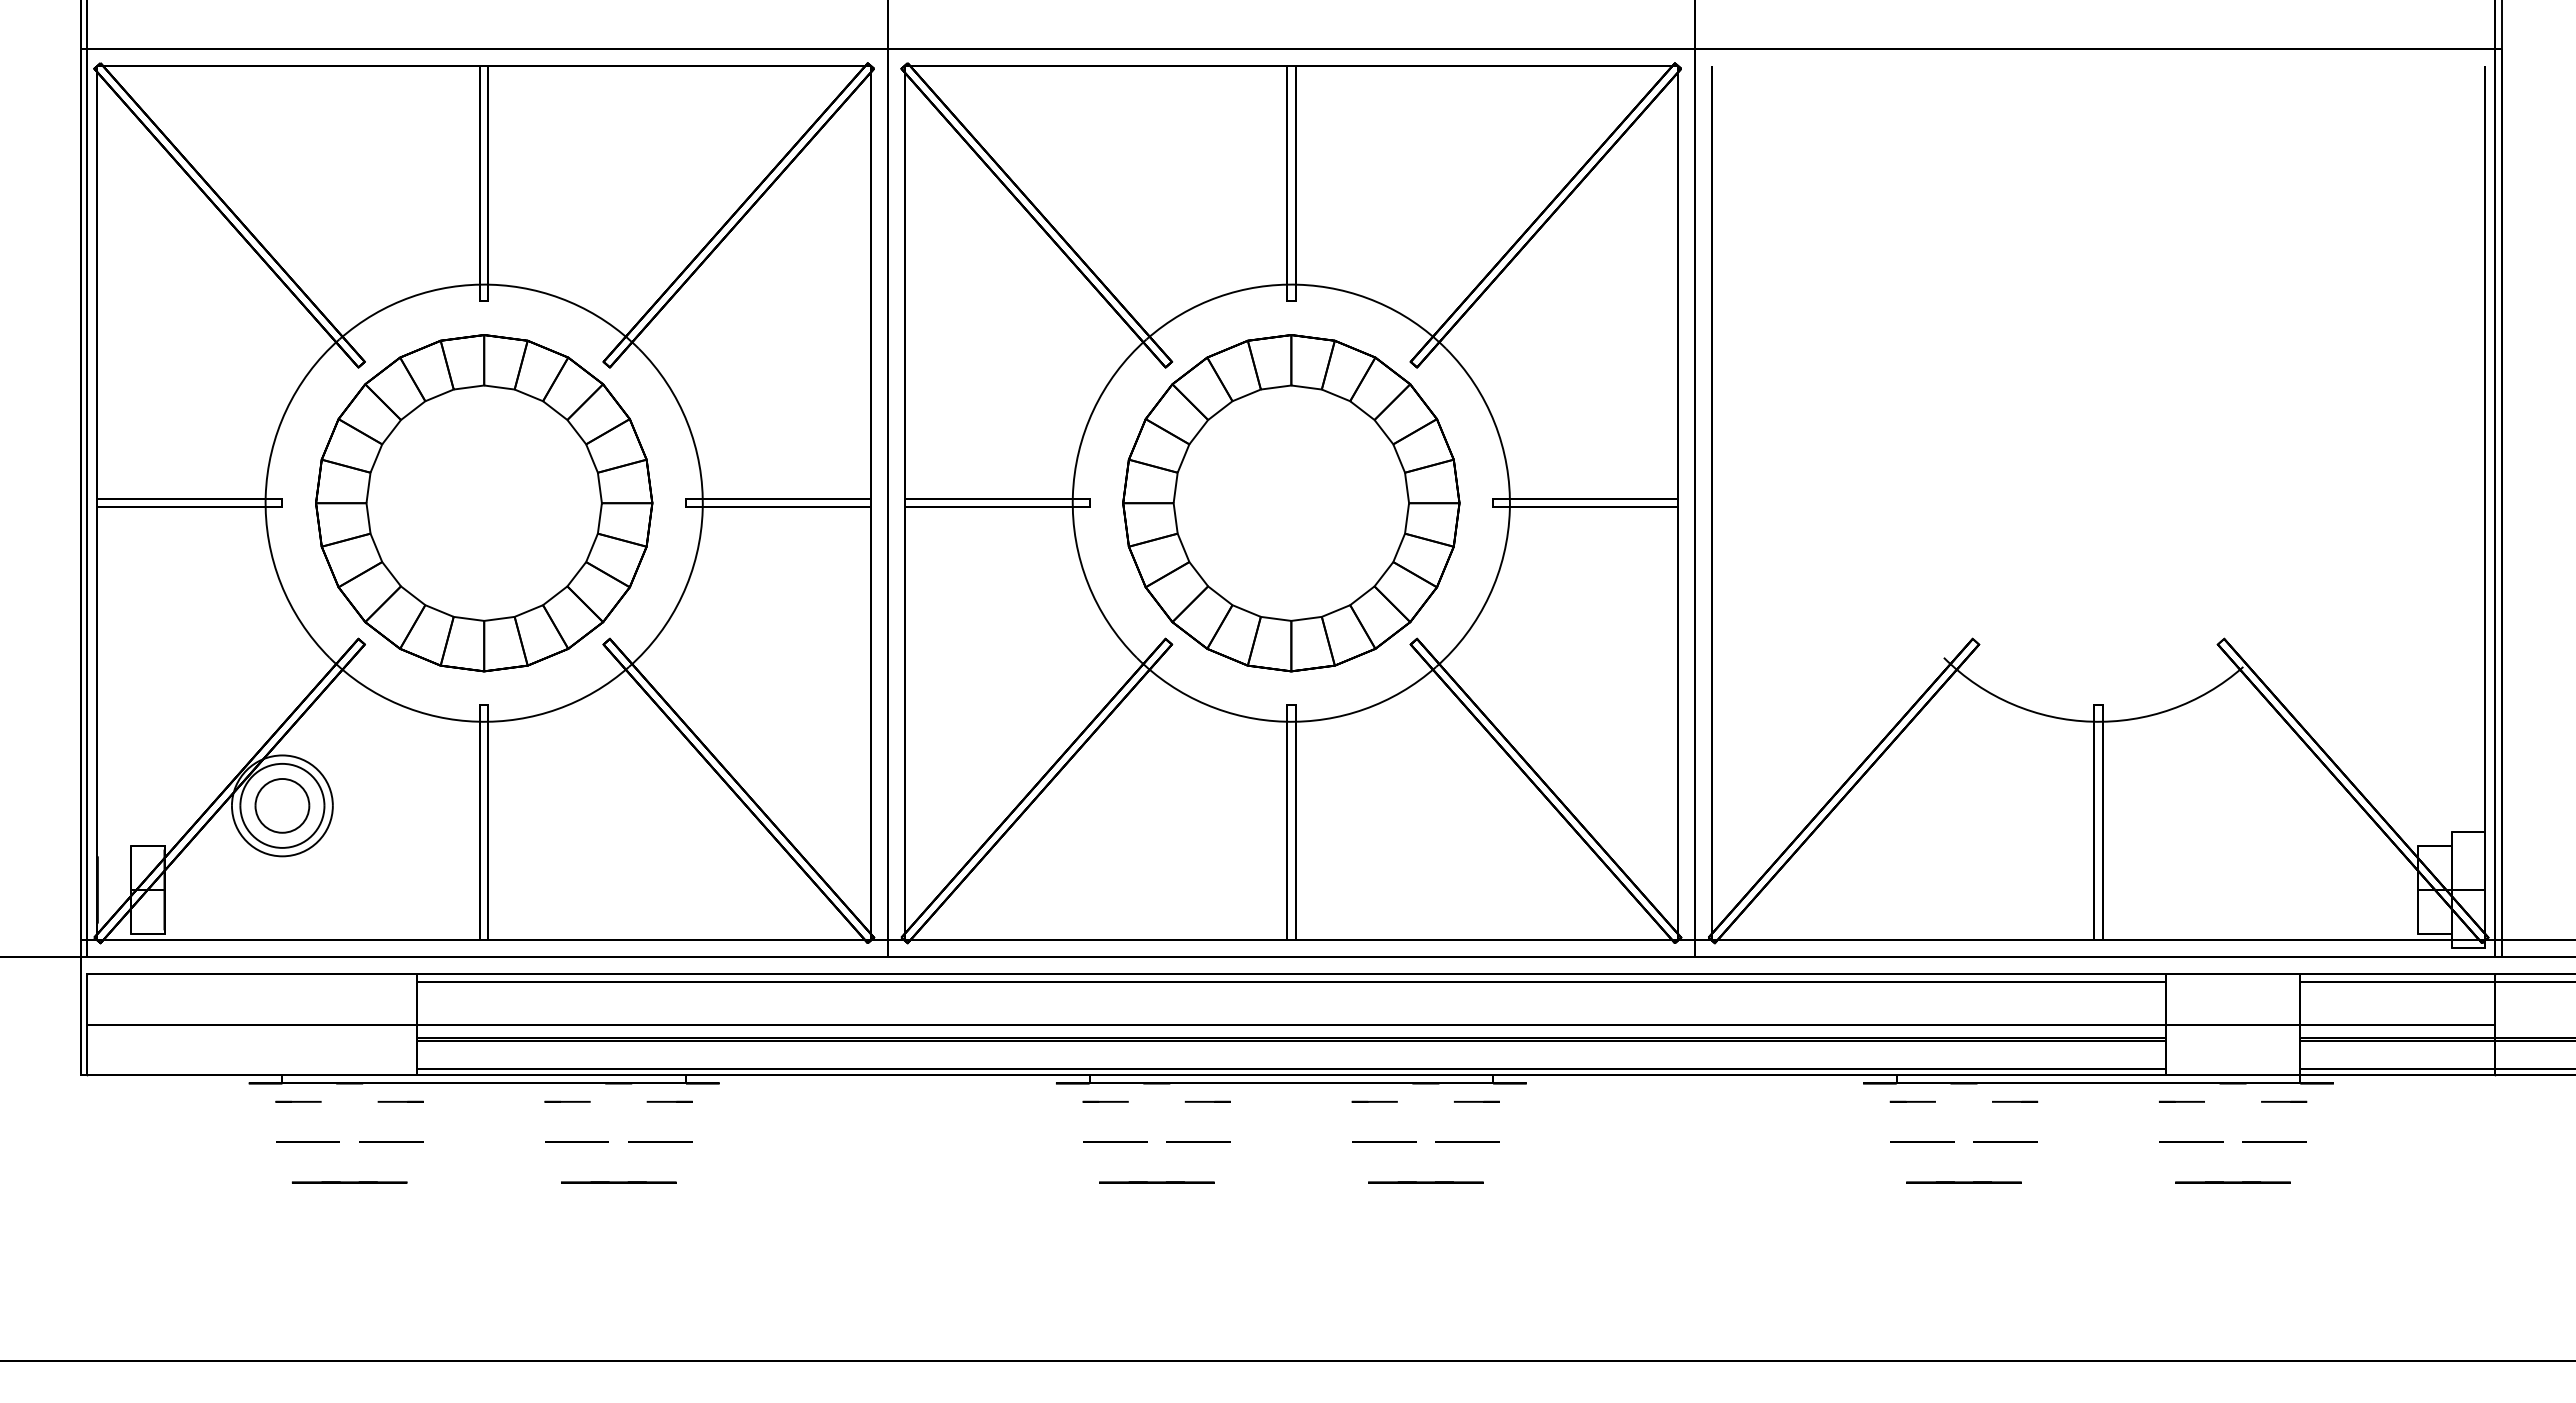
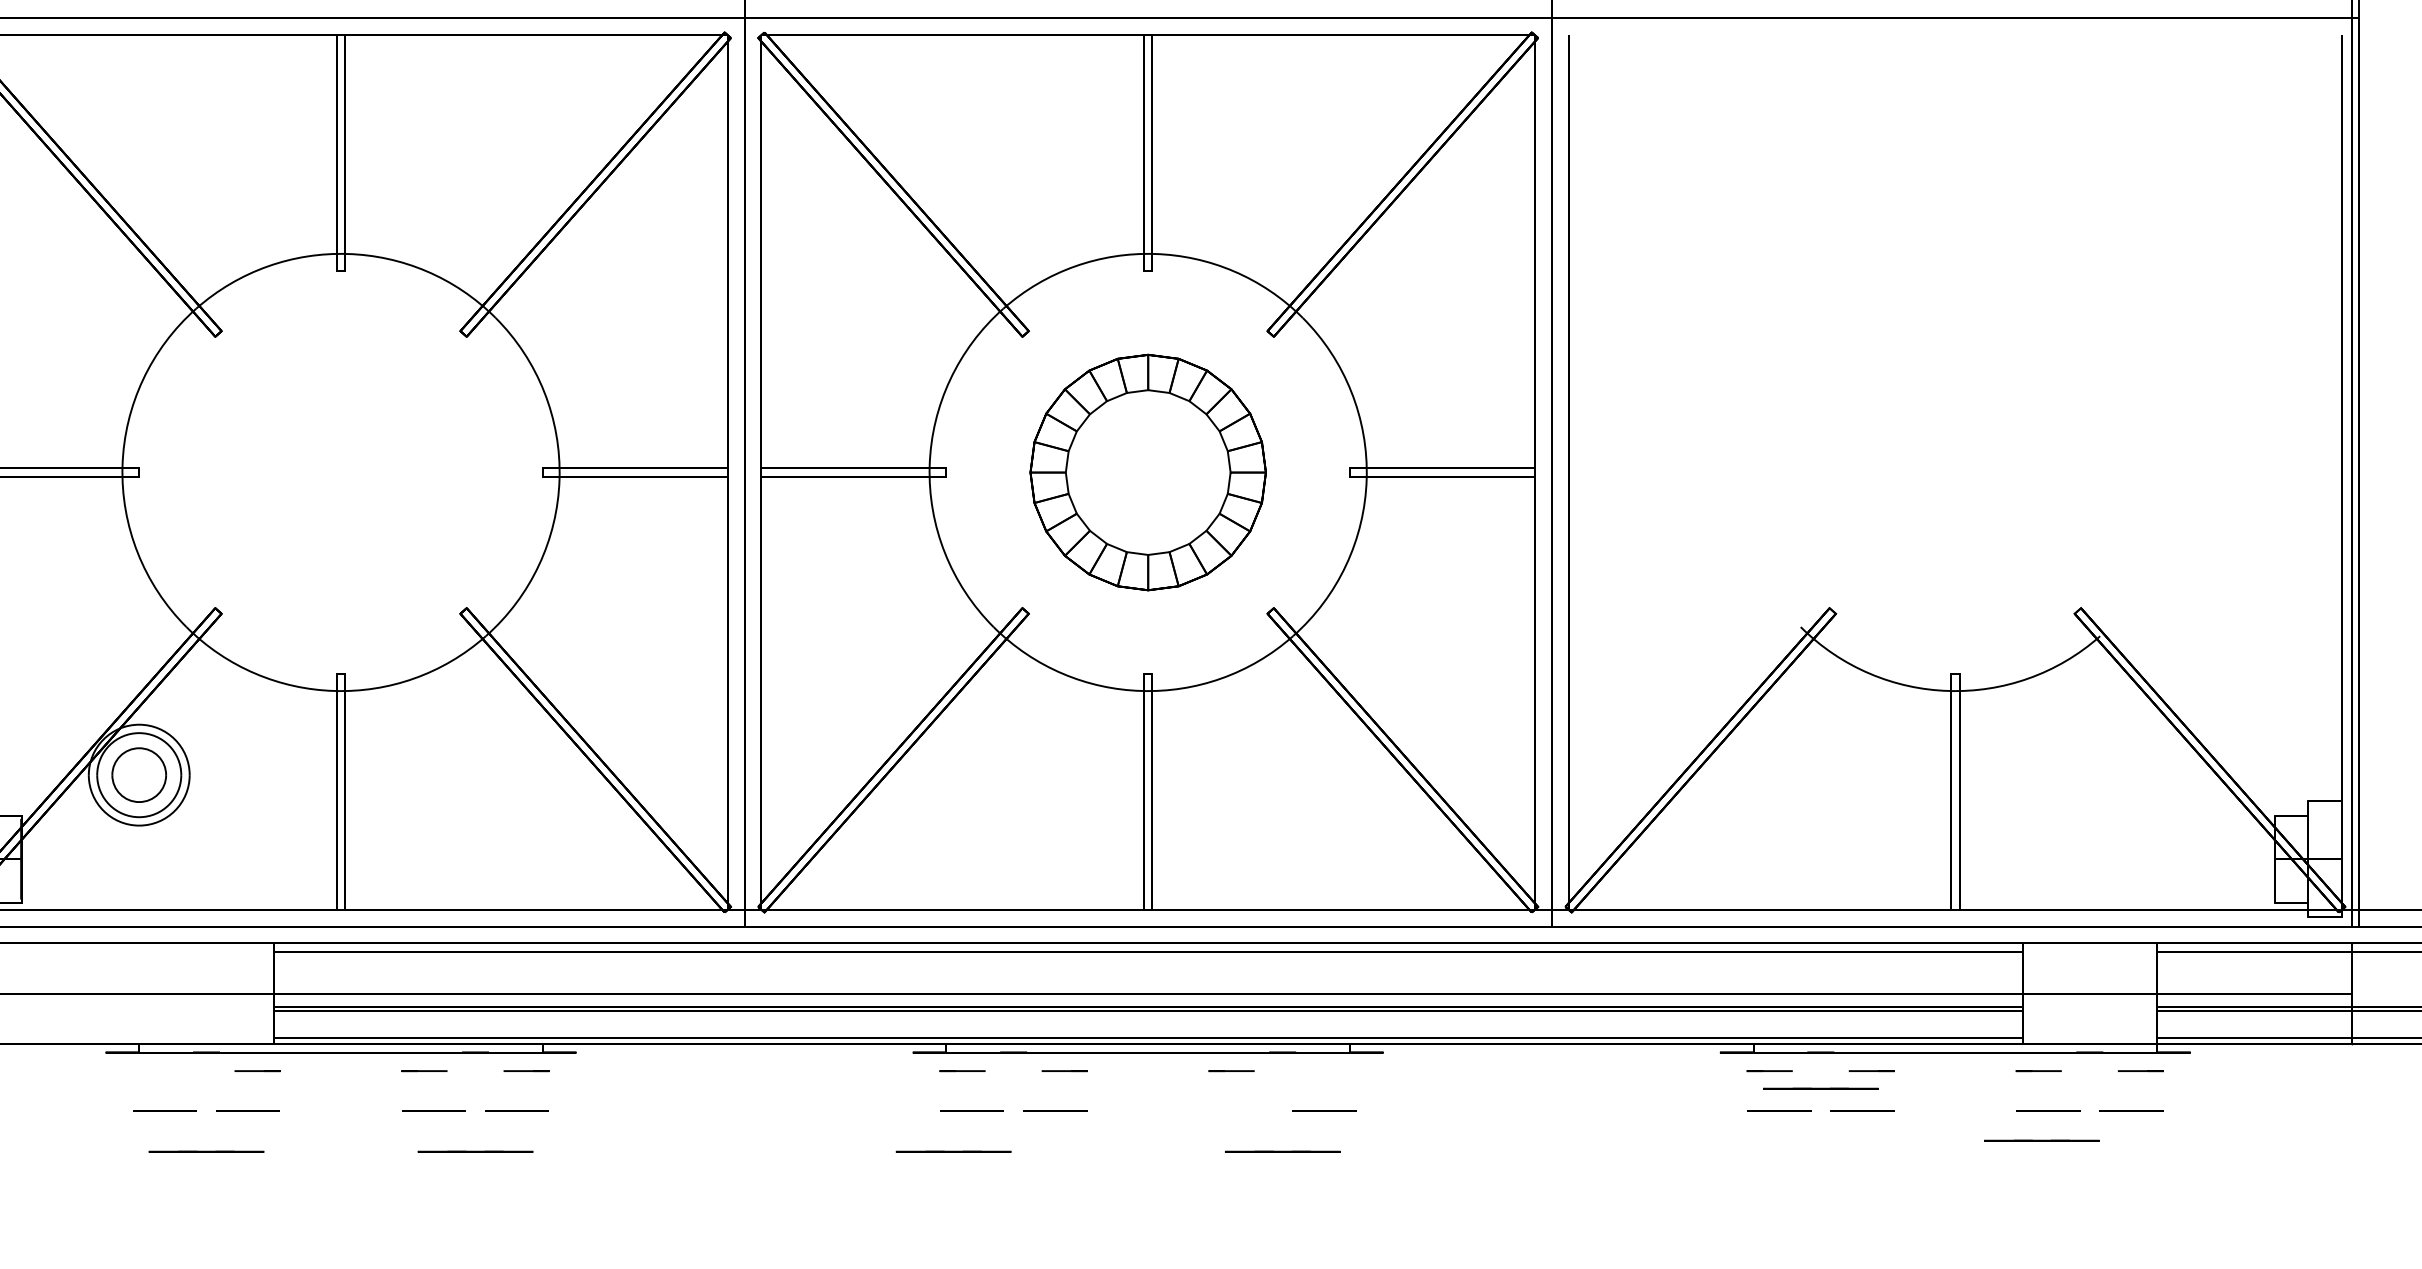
part: (484, 503) -> (341, 472), removed
part: (1291, 503) -> (1148, 472), size x0.7
line: (298, 1101) -> (155, 1070), removed
line: (1476, 1101) -> (1333, 1070), removed
line: (1384, 1141) -> (1241, 1110), removed
line: (1156, 1182) -> (953, 1151), moved
line: (1963, 1182) -> (1820, 1088), moved
line: (2232, 1182) -> (2041, 1140), moved

